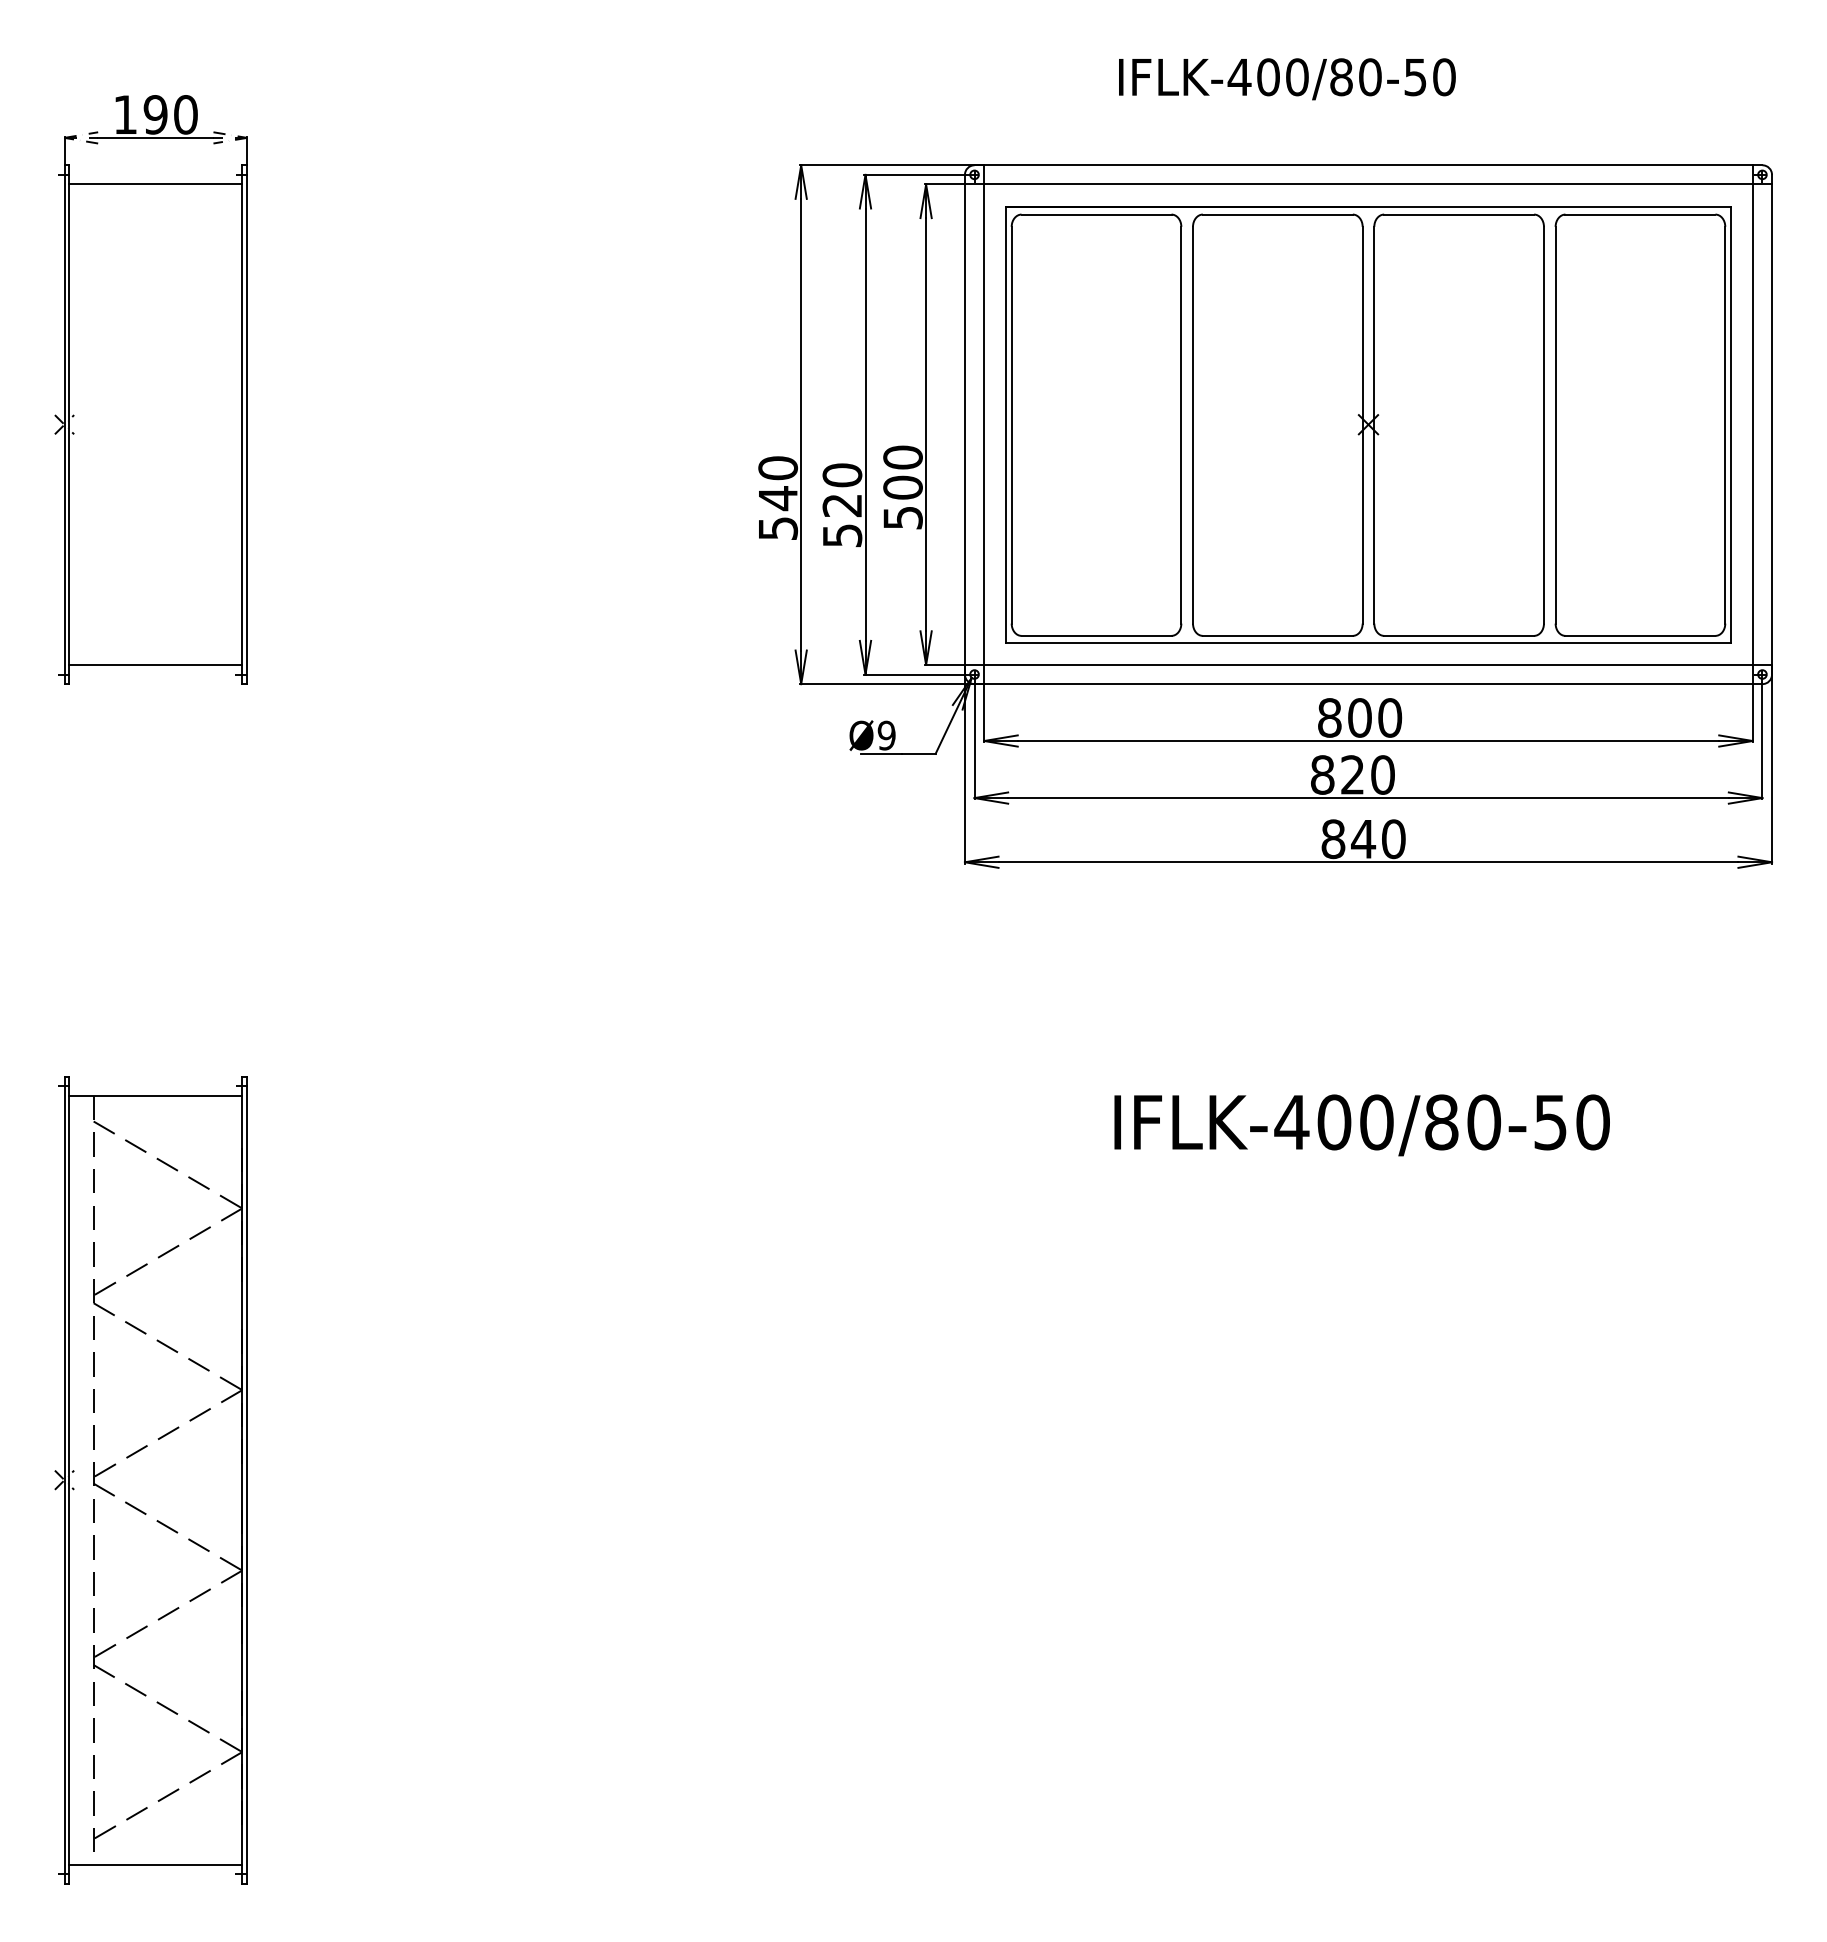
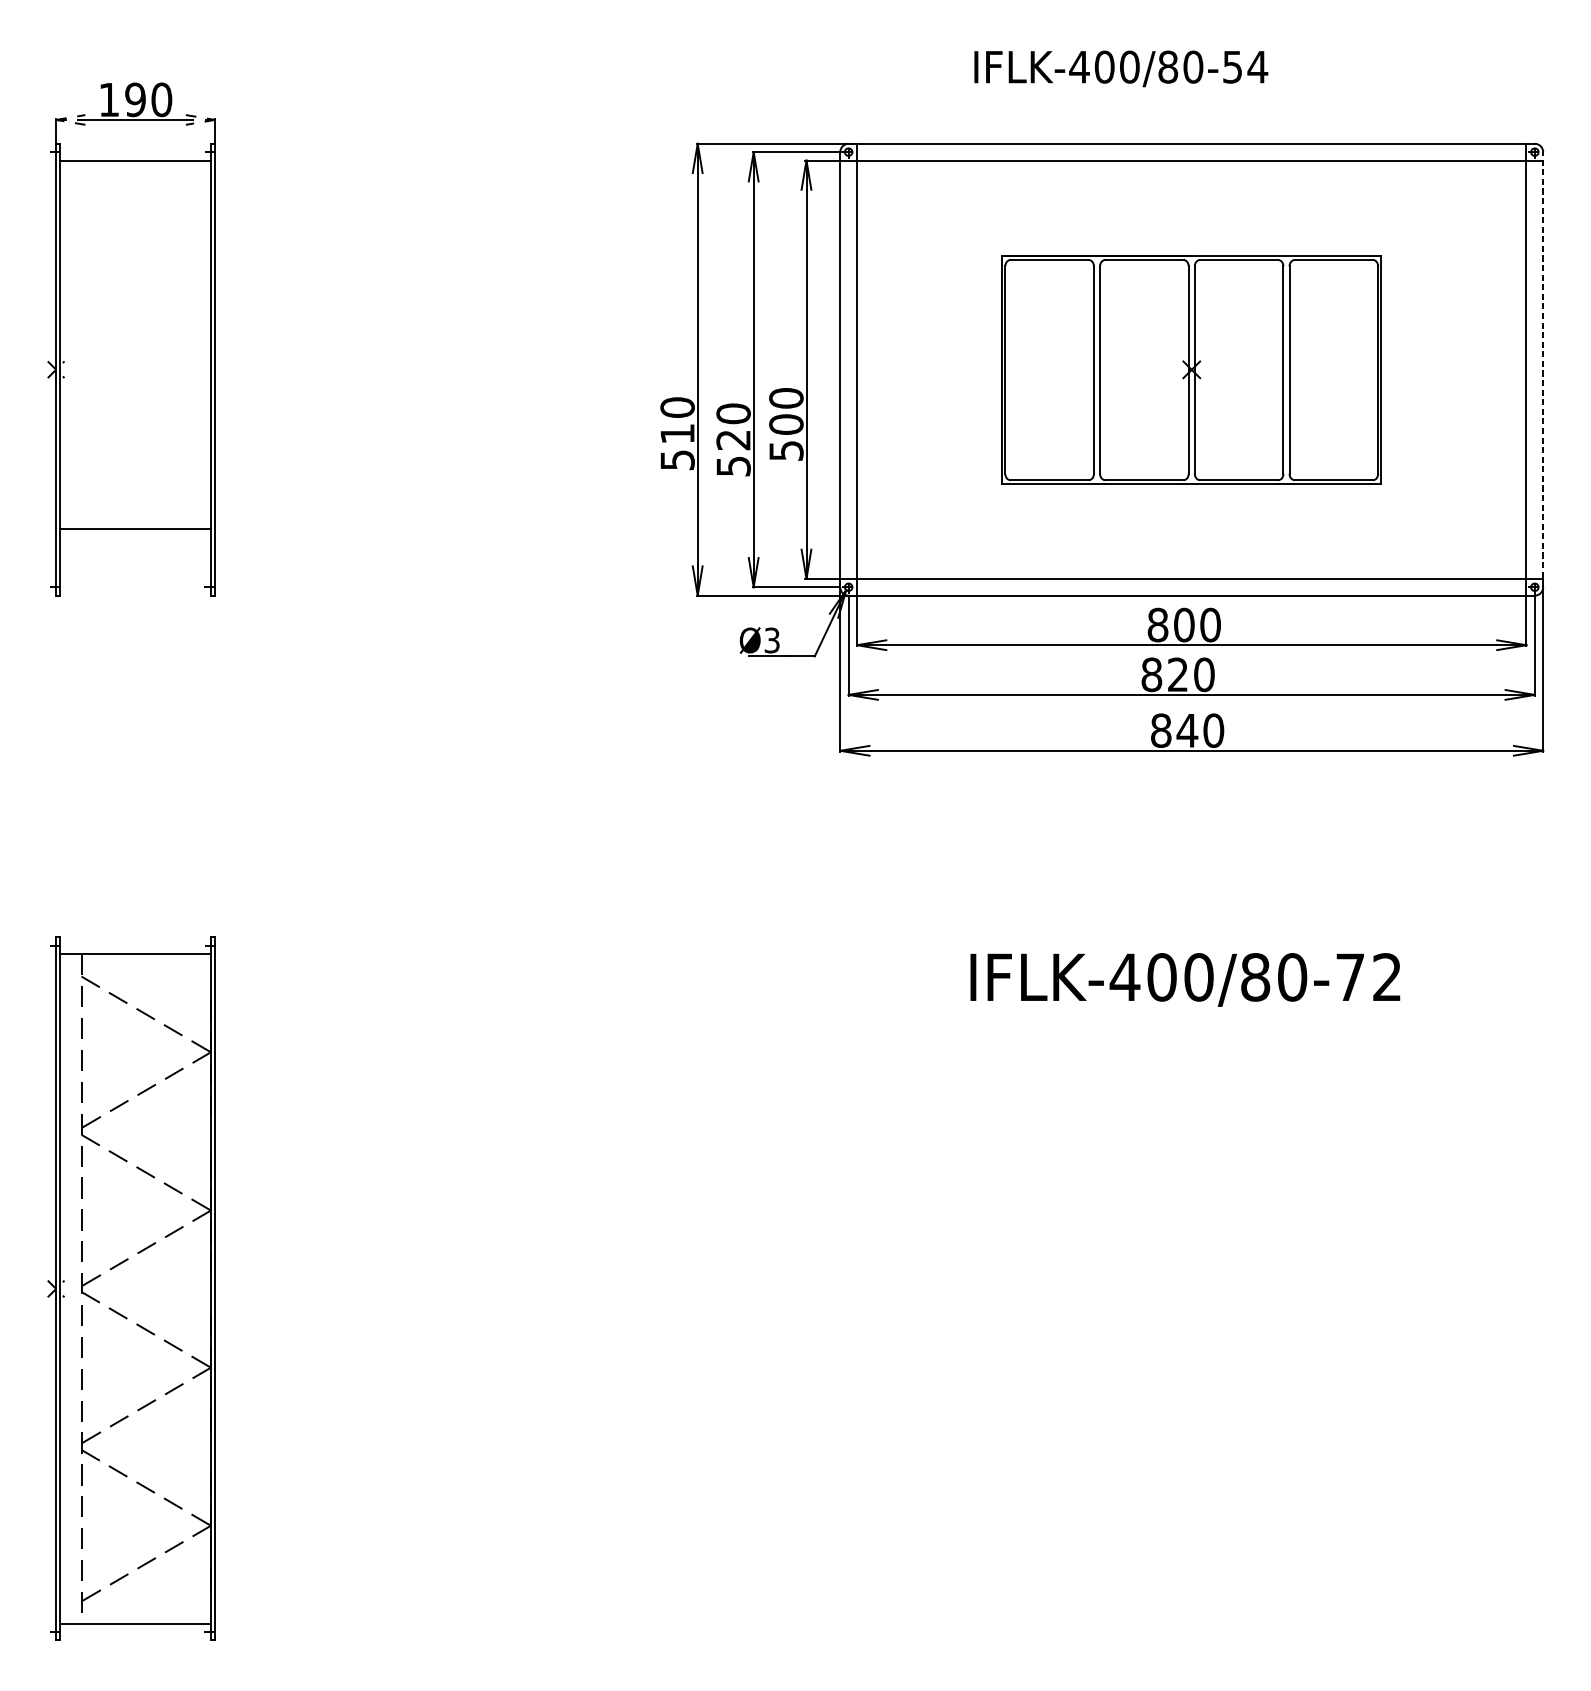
text: (1444, 77) -> (1257, 67), IFLK-400/80-50 -> IFLK-400/80-54
part: (1368, 424) -> (1191, 369), size x0.6
line: (1772, 424) -> (1543, 369), solid -> dashed
text: (778, 498) -> (677, 433), 540 -> 510
line: (155, 664) -> (135, 528), moved
text: (886, 735) -> (771, 640), Ø9 -> Ø3
text: (1571, 1122) -> (1368, 977), IFLK-400/80-50 -> IFLK-400/80-72

